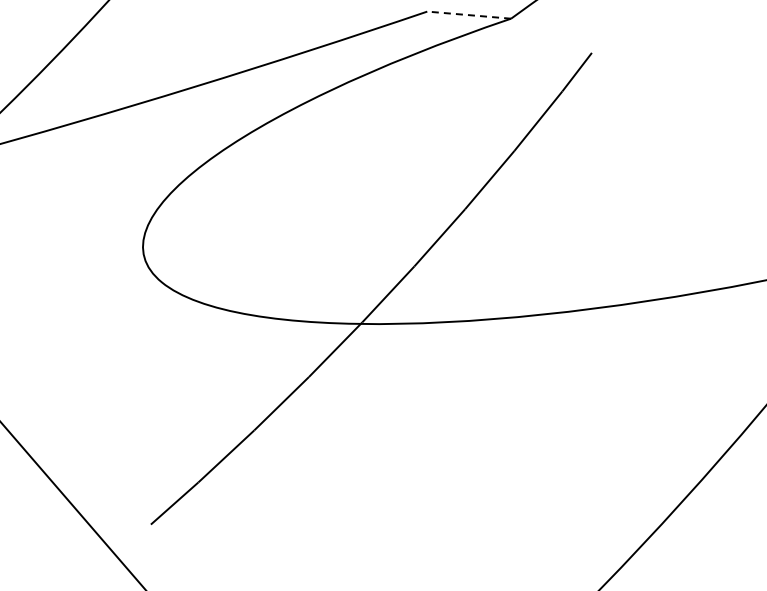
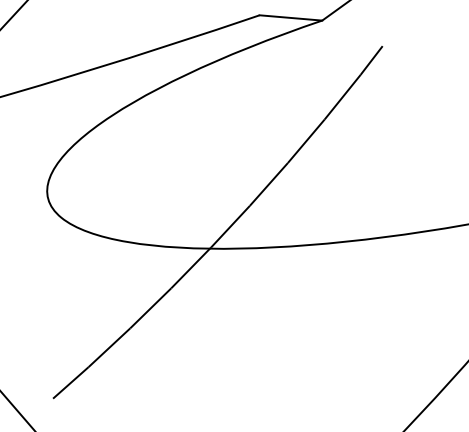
line: (468, 15) -> (290, 18), dashed -> solid

